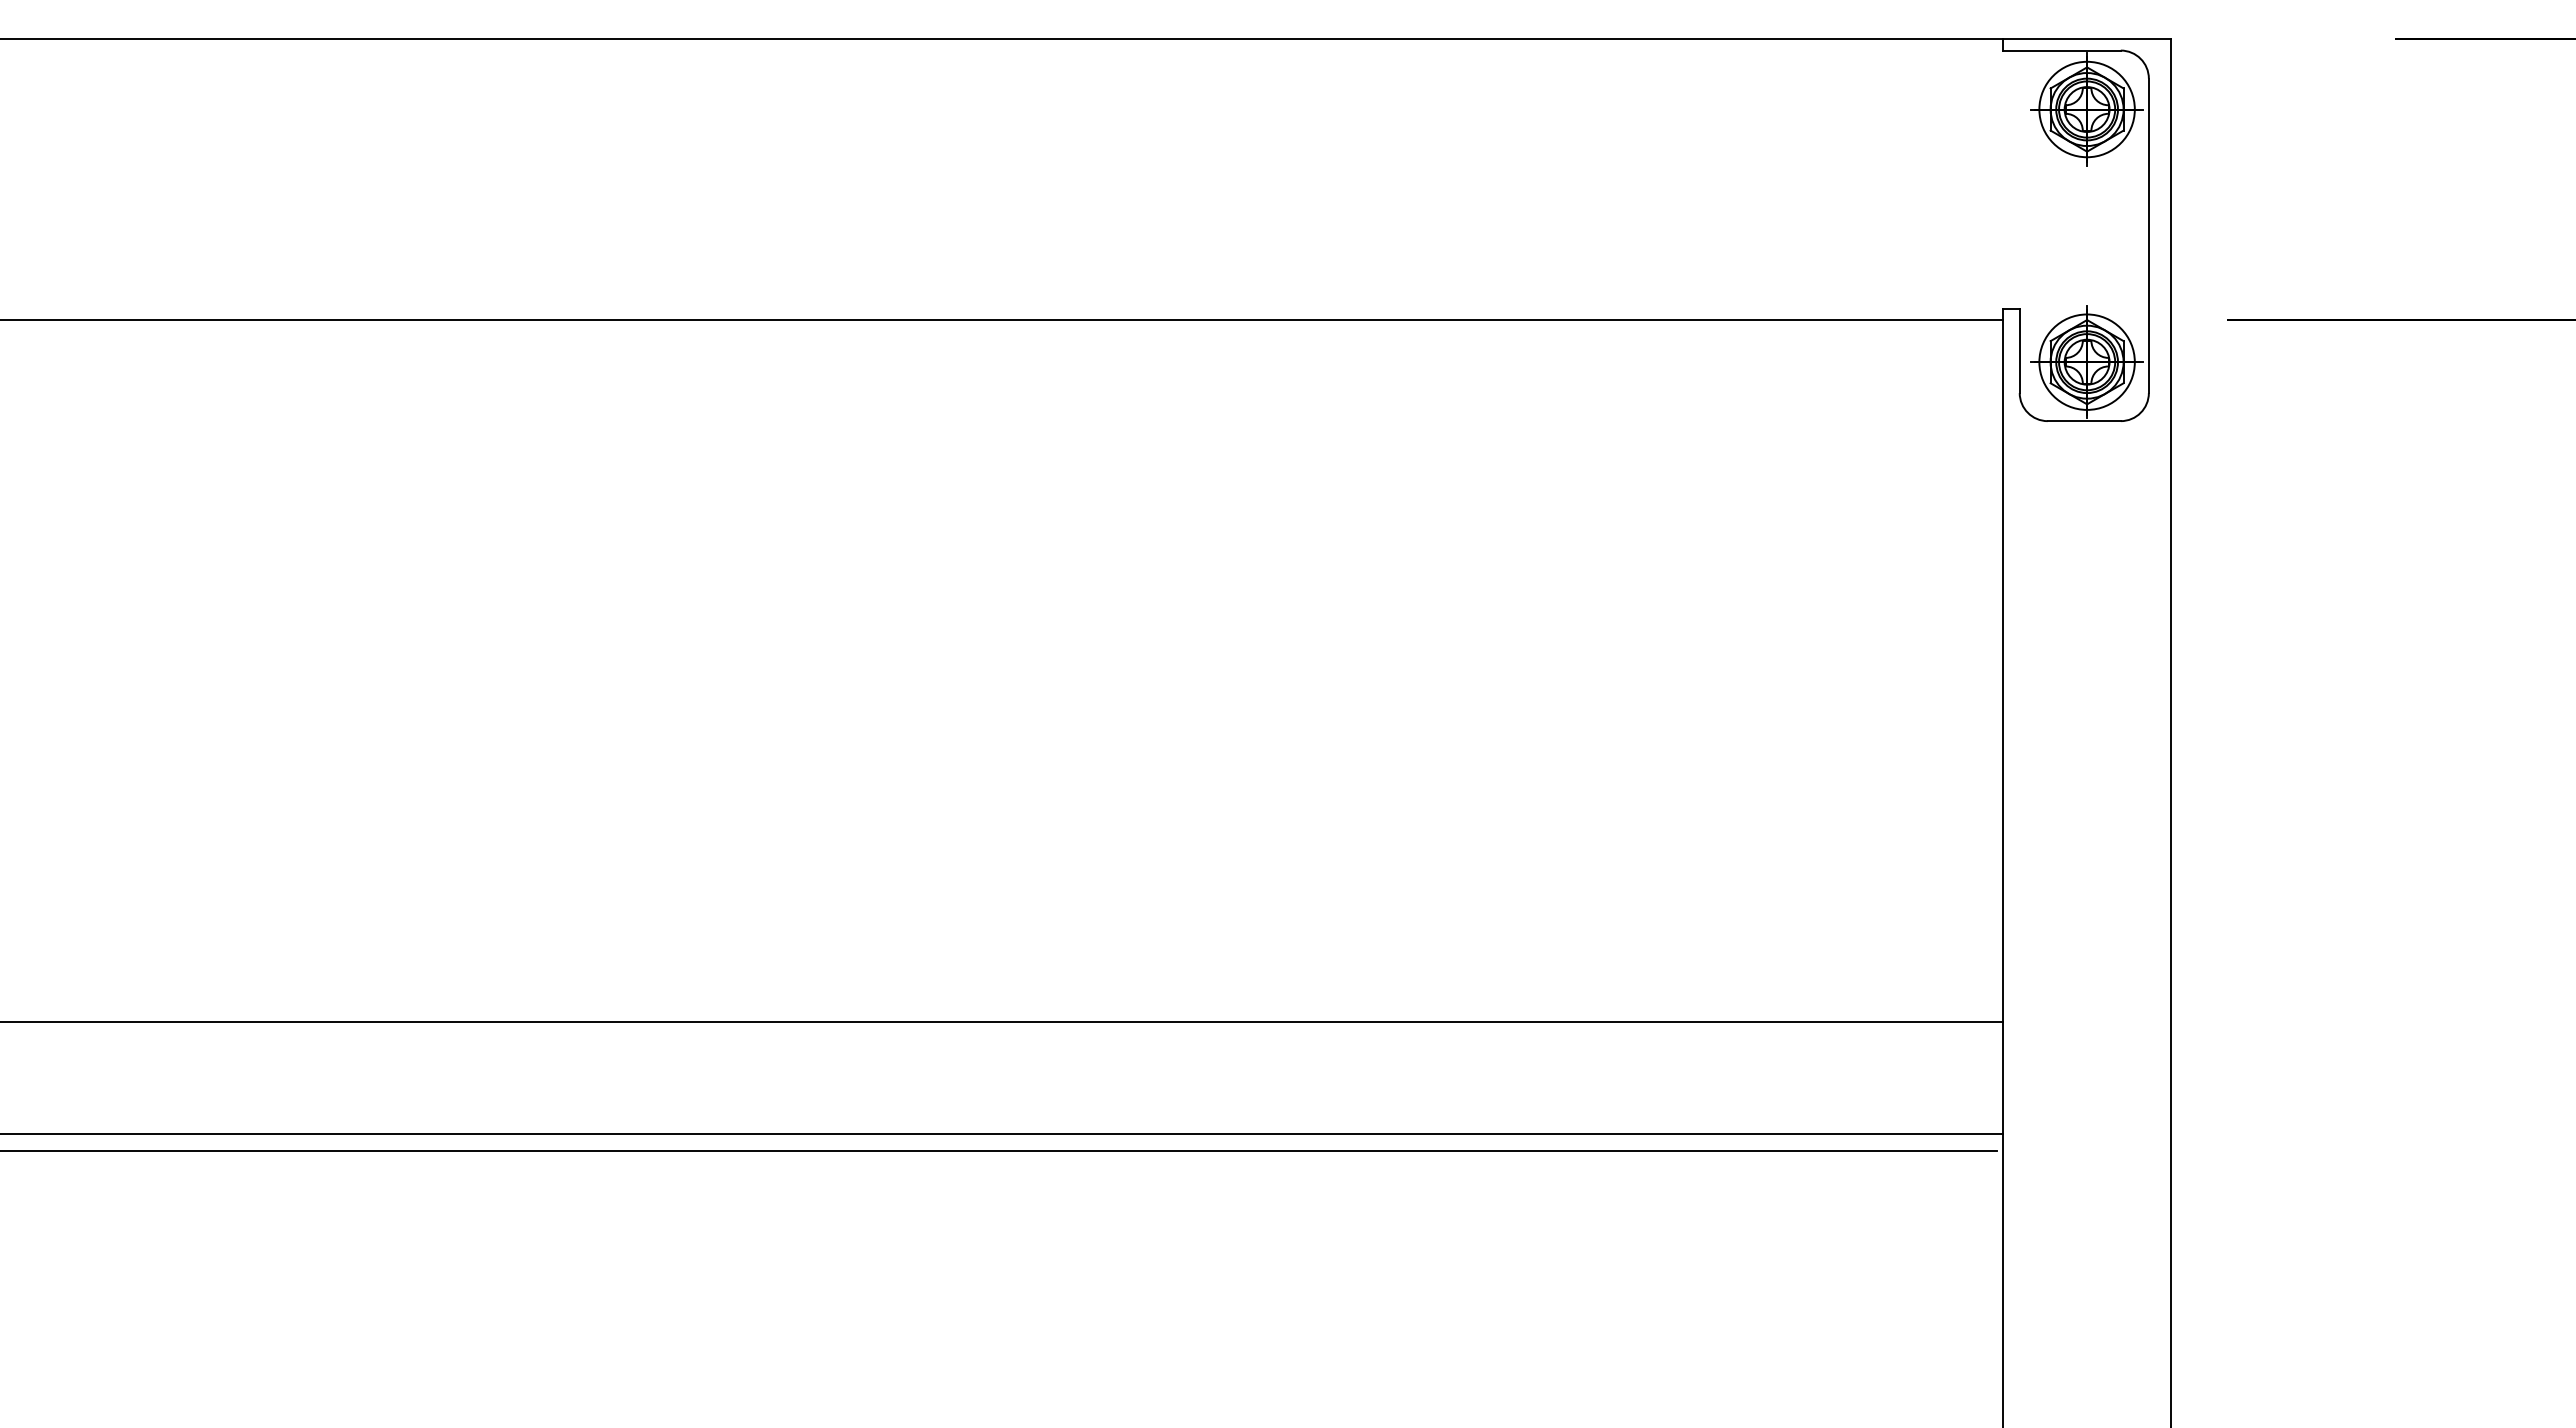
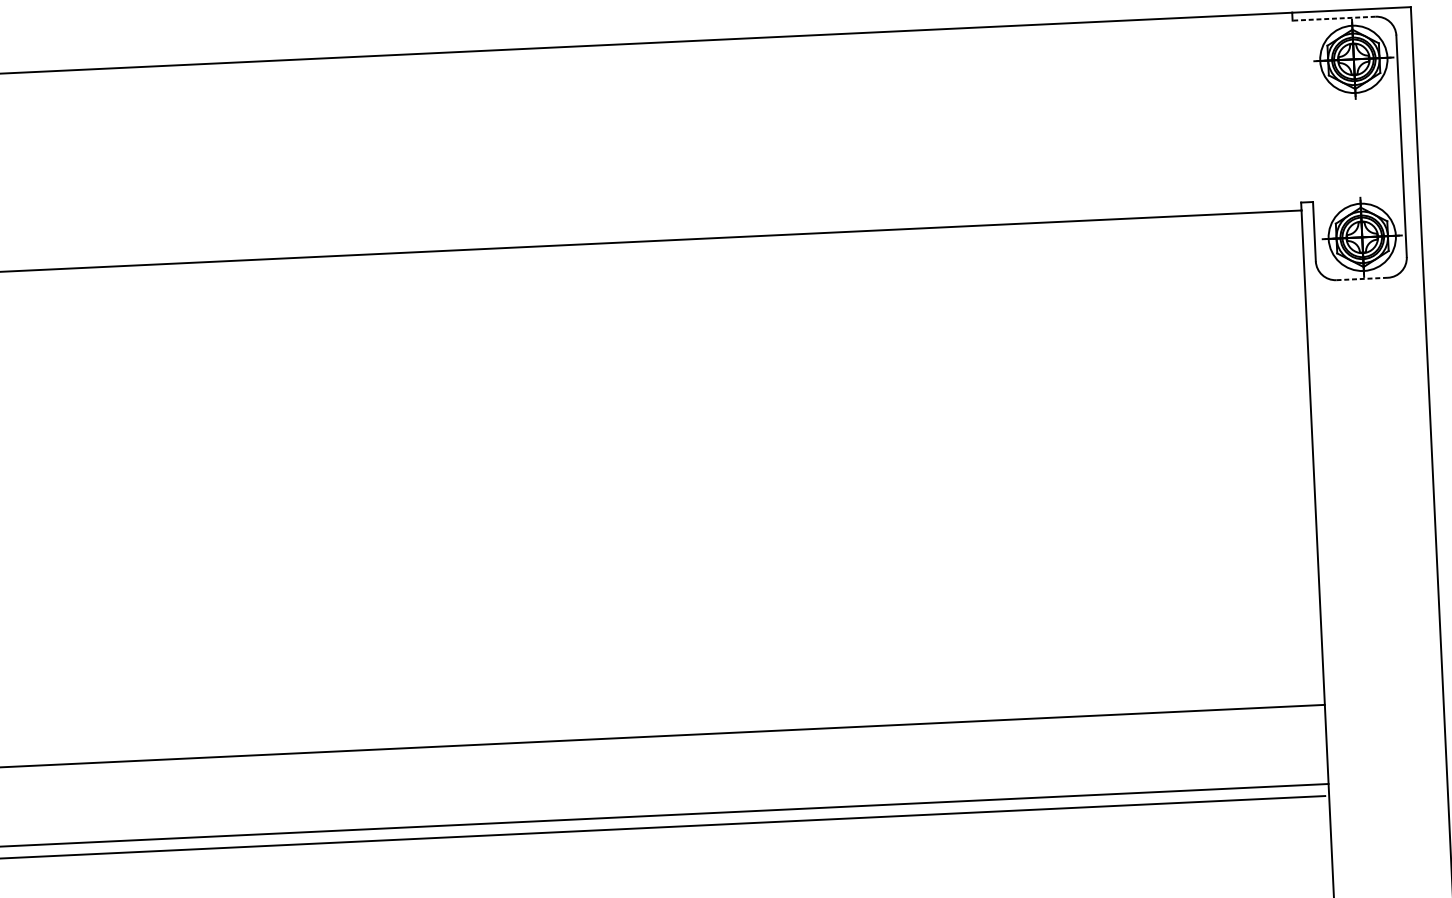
line: (2061, 50) -> (1333, 18), solid -> dashed
line: (2084, 421) -> (1362, 279), solid -> dashed

